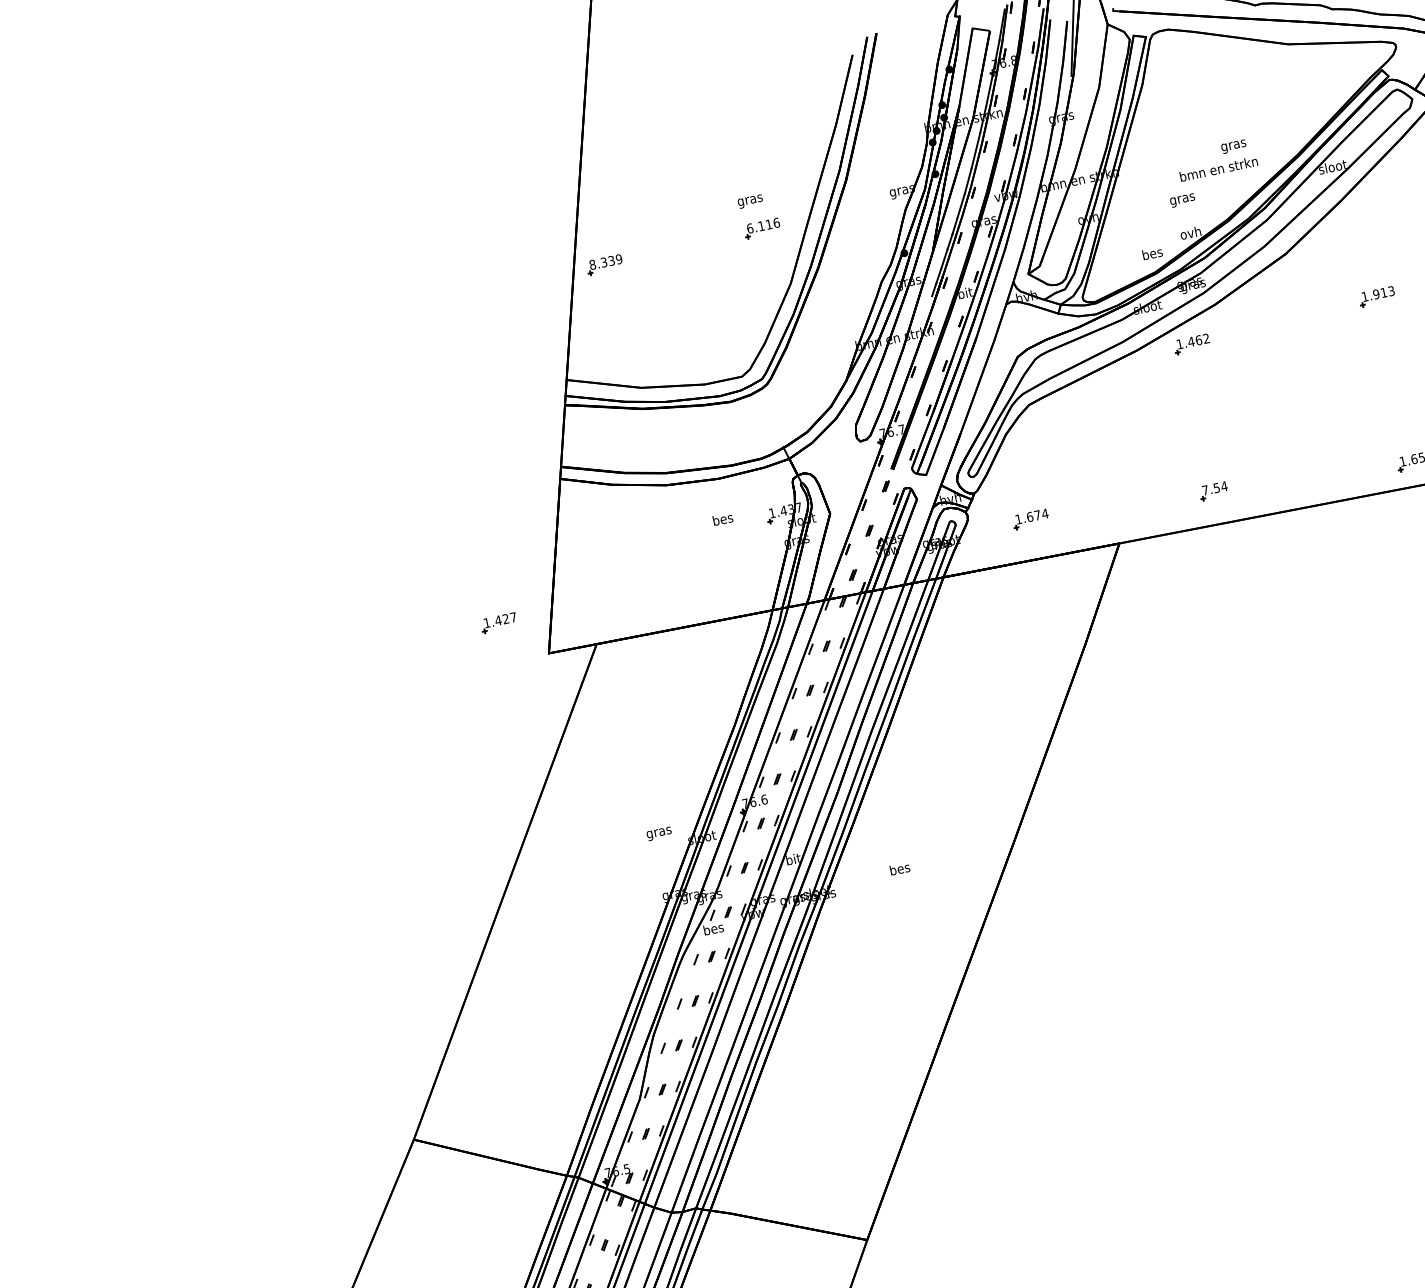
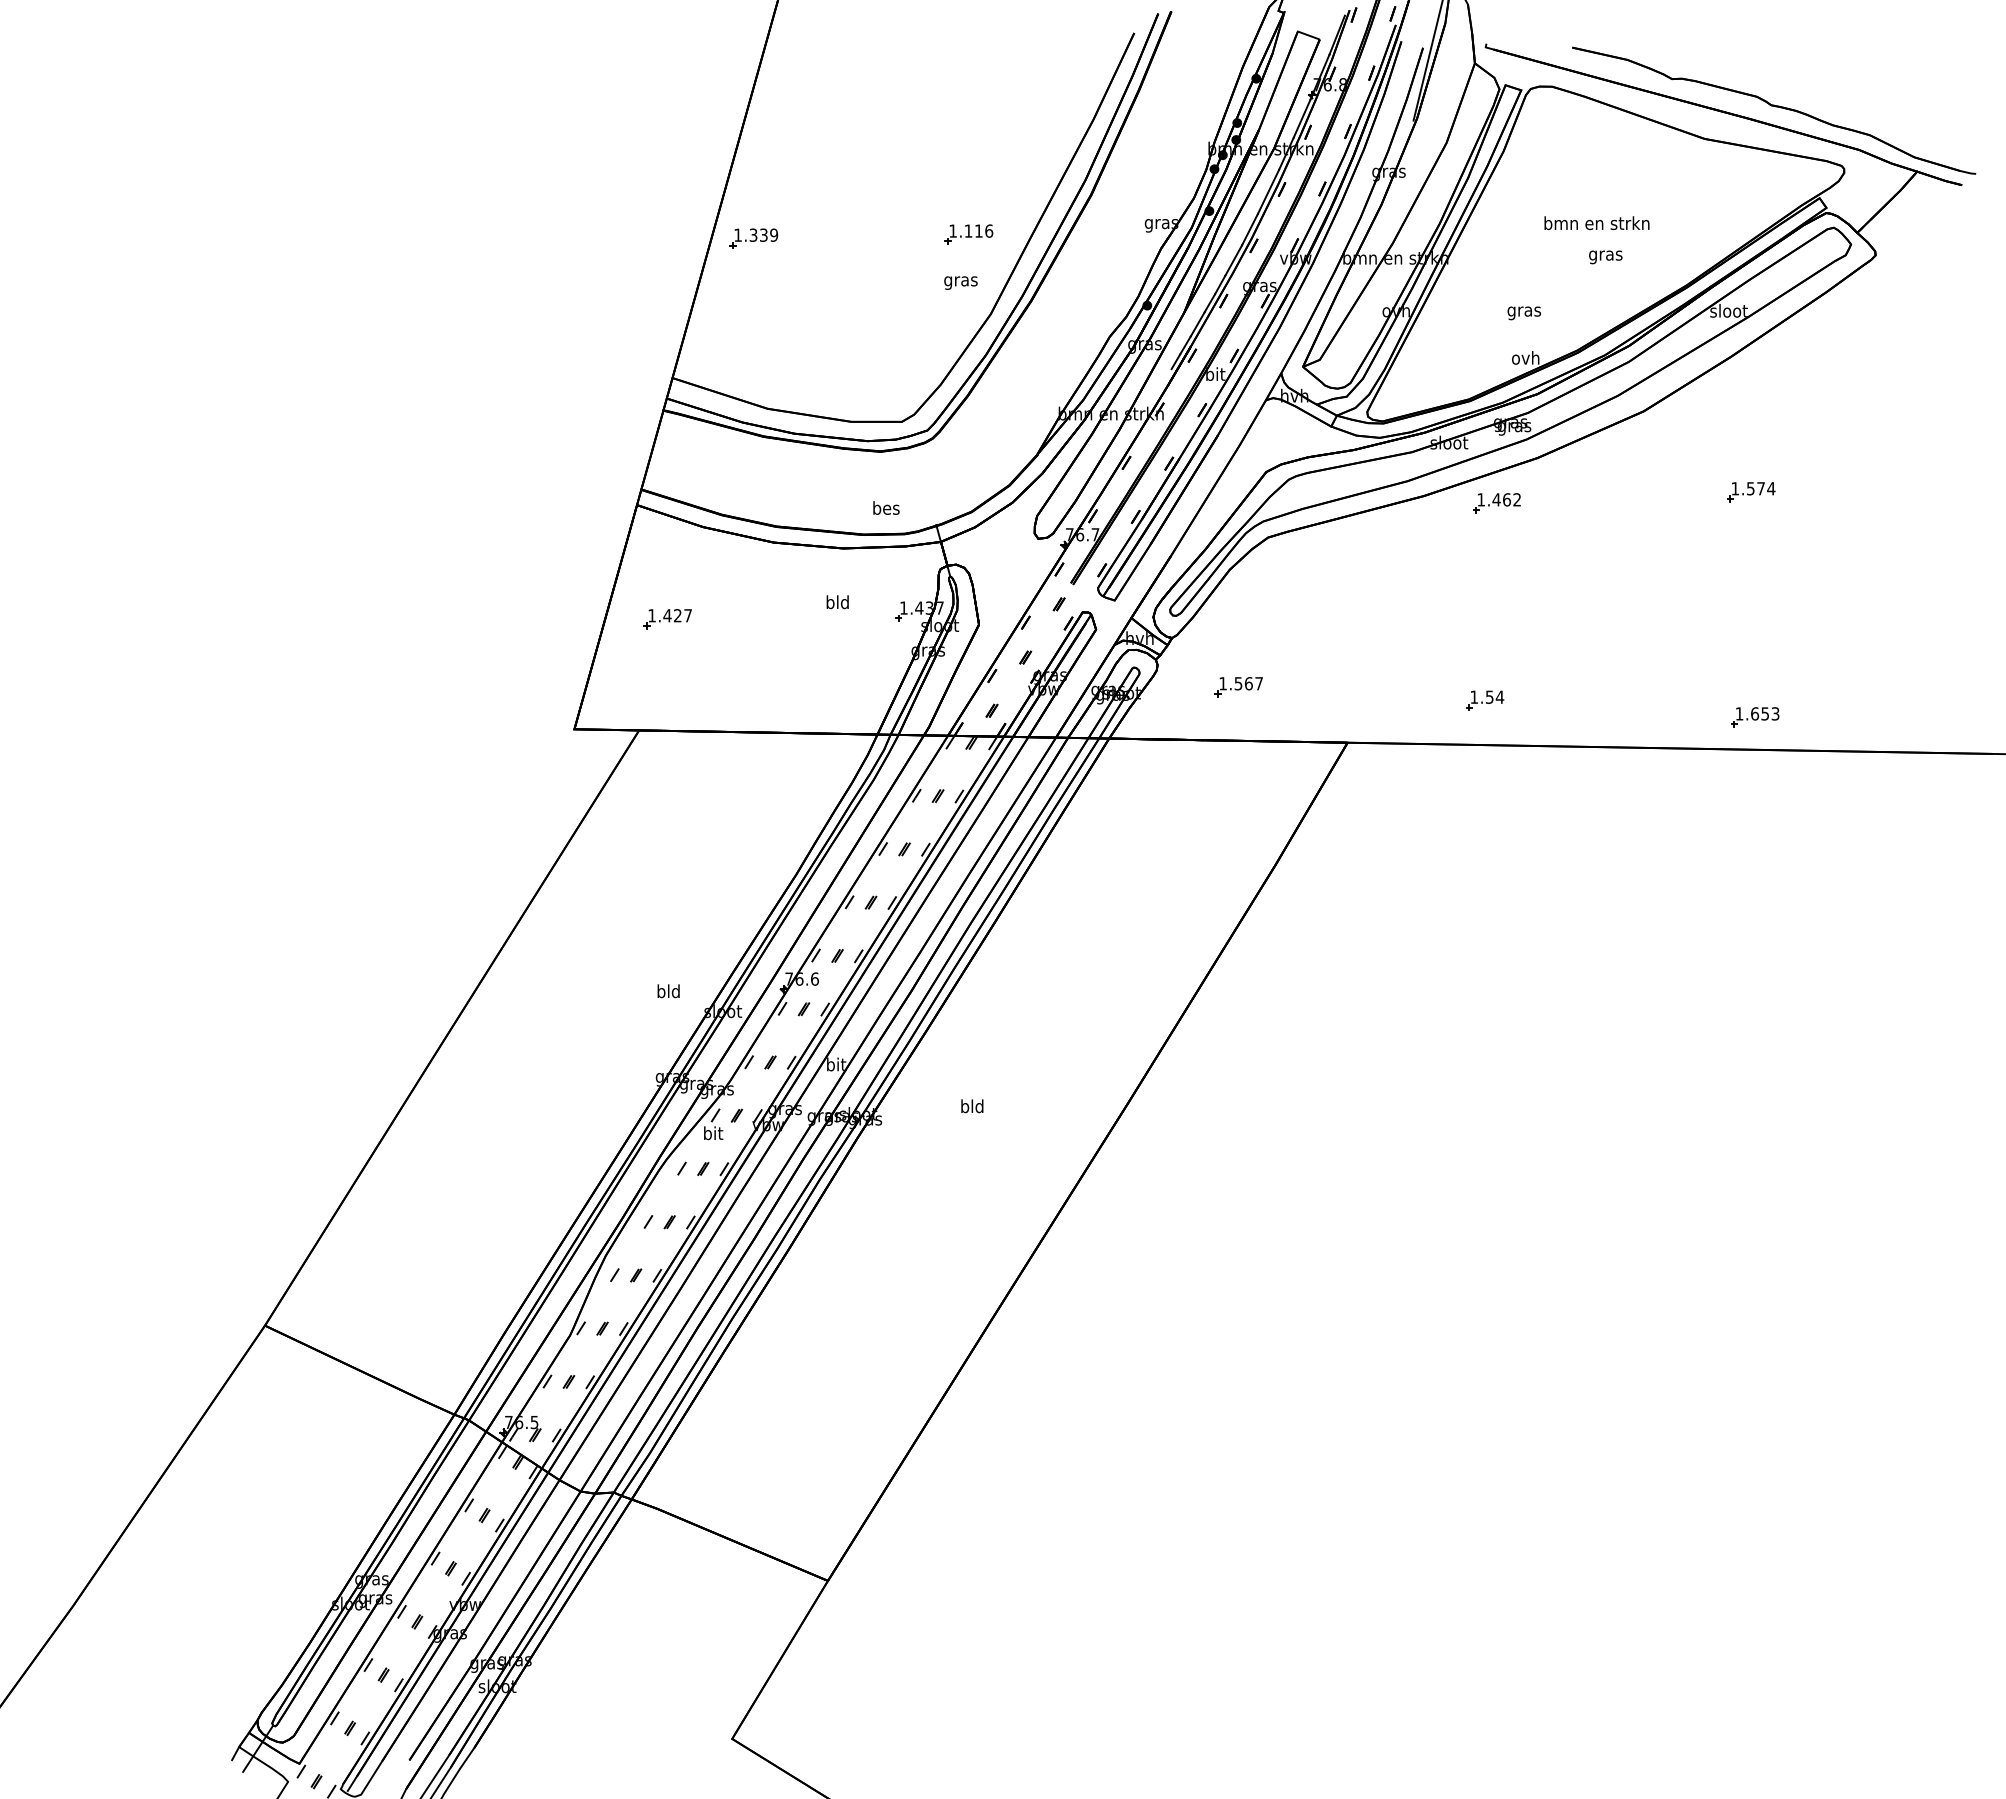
text: (1218, 169) -> (1596, 223), moved
text: (750, 201) -> (960, 282), moved
text: (750, 228) -> (953, 230), 6.116 -> 1.116
text: (1152, 253) -> (886, 507), moved
text: (592, 264) -> (738, 234), 8.339 -> 1.339
text: (1383, 292) -> (1760, 488), 1.913 -> 1.574
text: (1204, 490) -> (1473, 696), 7.54 -> 1.54
text: (1037, 515) -> (1248, 683), 1.674 -> 1.567
text: (722, 519) -> (837, 602), bes -> bld
part: (498, 623) -> (667, 619), moved
text: (658, 832) -> (668, 992), gras -> bld
text: (899, 868) -> (972, 1106), bes -> bld
text: (713, 928) -> (713, 1133), bes -> bit

